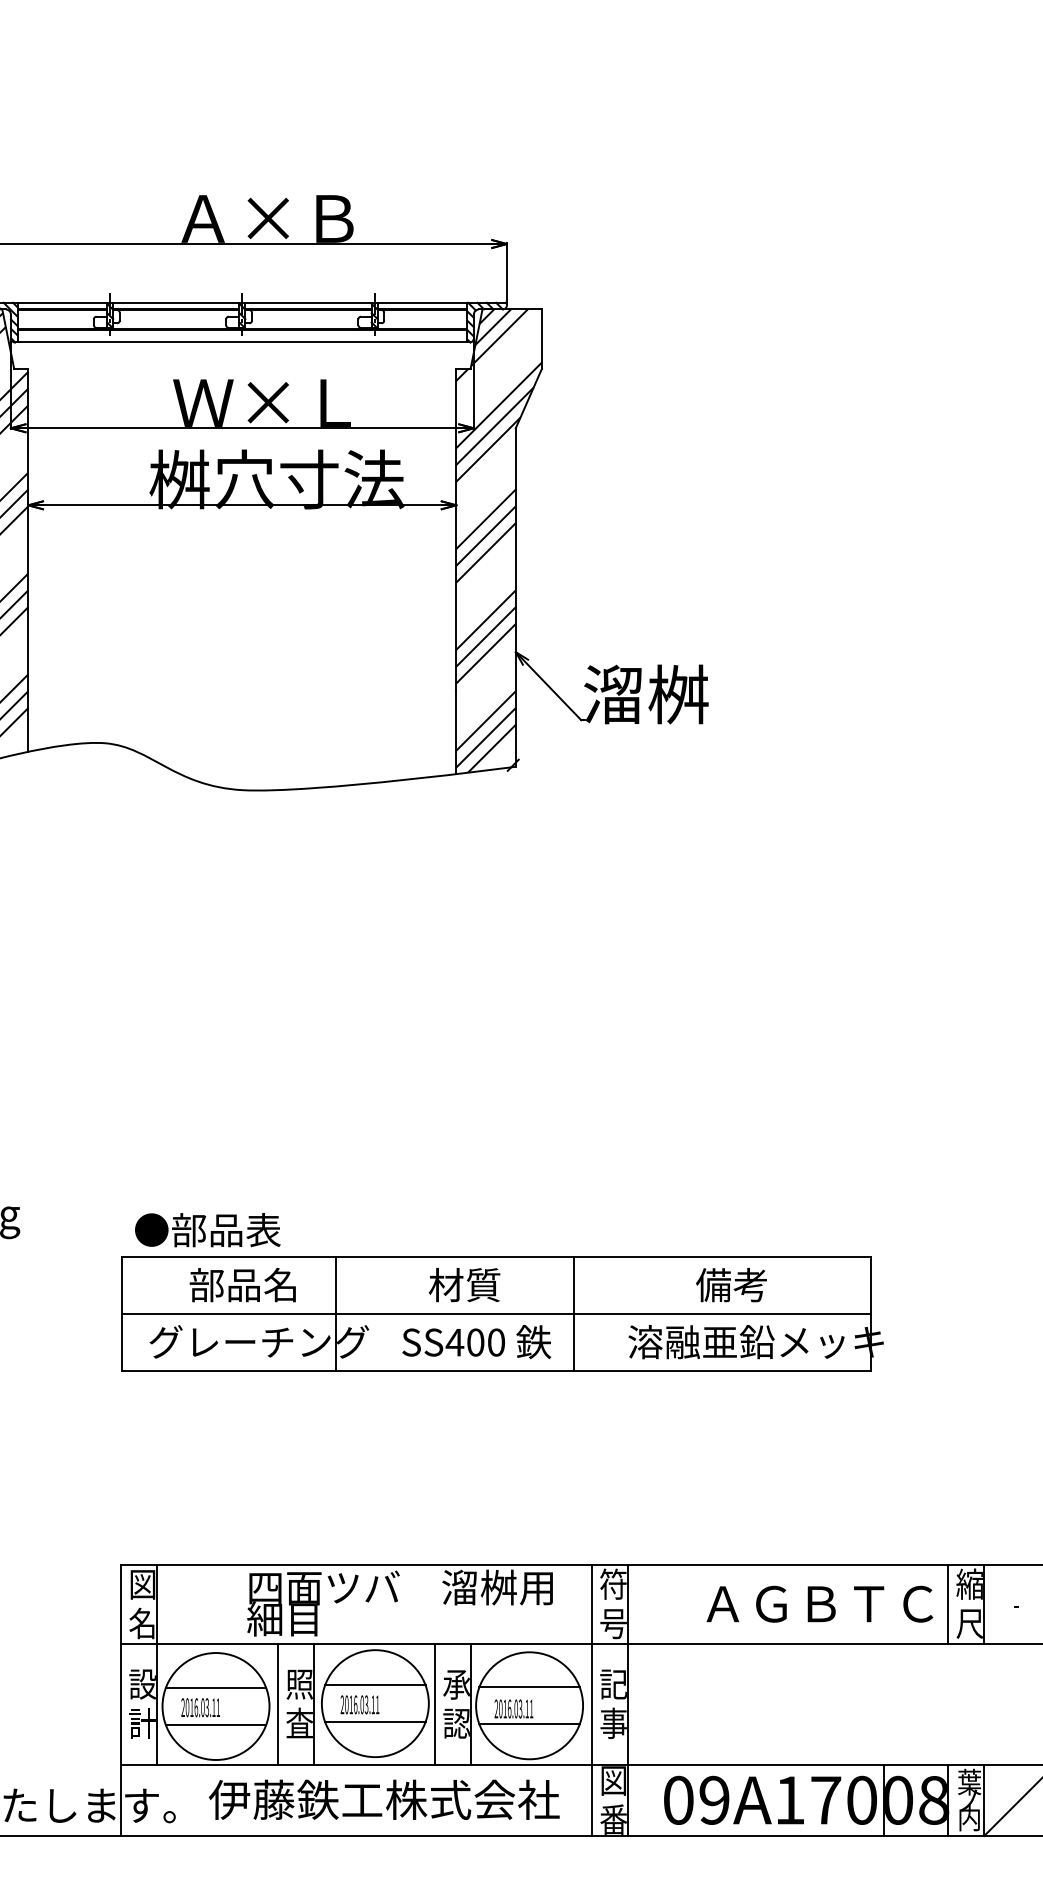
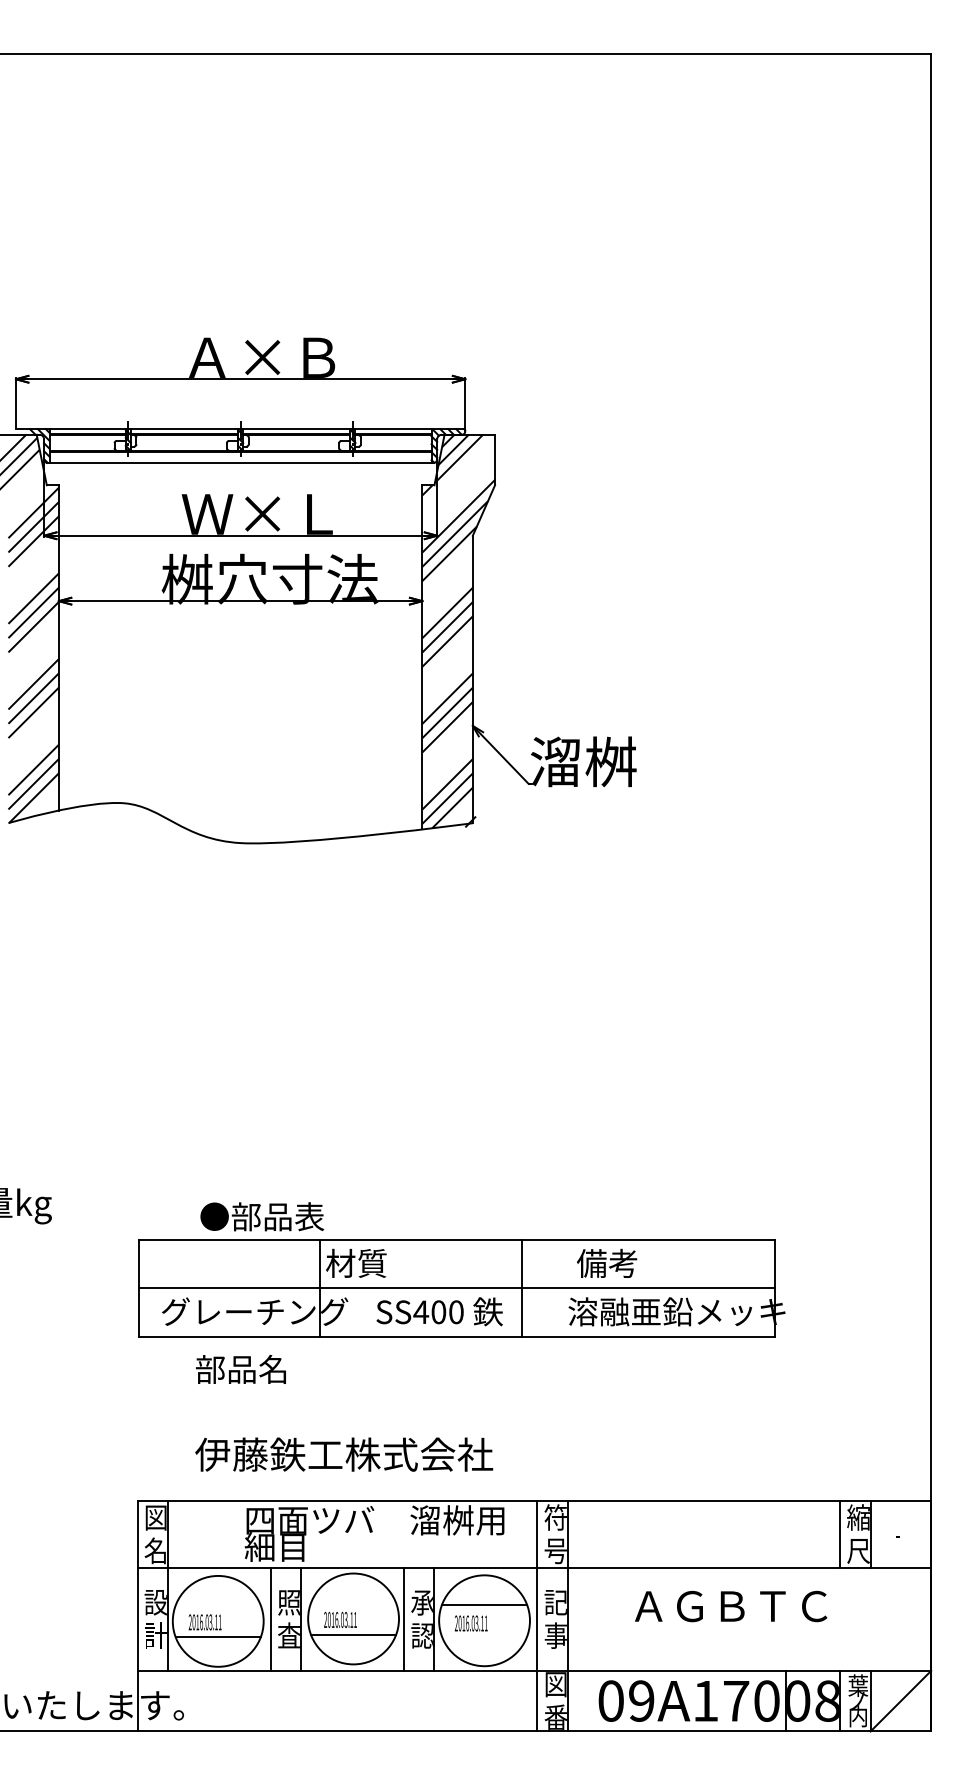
text: (208, 1229) -> (262, 1216), moved
text: (242, 1283) -> (240, 1368), moved
text: (464, 1283) -> (356, 1262), moved
text: (732, 1283) -> (607, 1262), moved
text: (820, 1604) -> (731, 1606), moved
line: (375, 1685) -> (353, 1603), removed
line: (215, 1687) -> (217, 1605), removed
line: (529, 1724) -> (484, 1636), removed
text: (384, 1799) -> (344, 1454), moved

